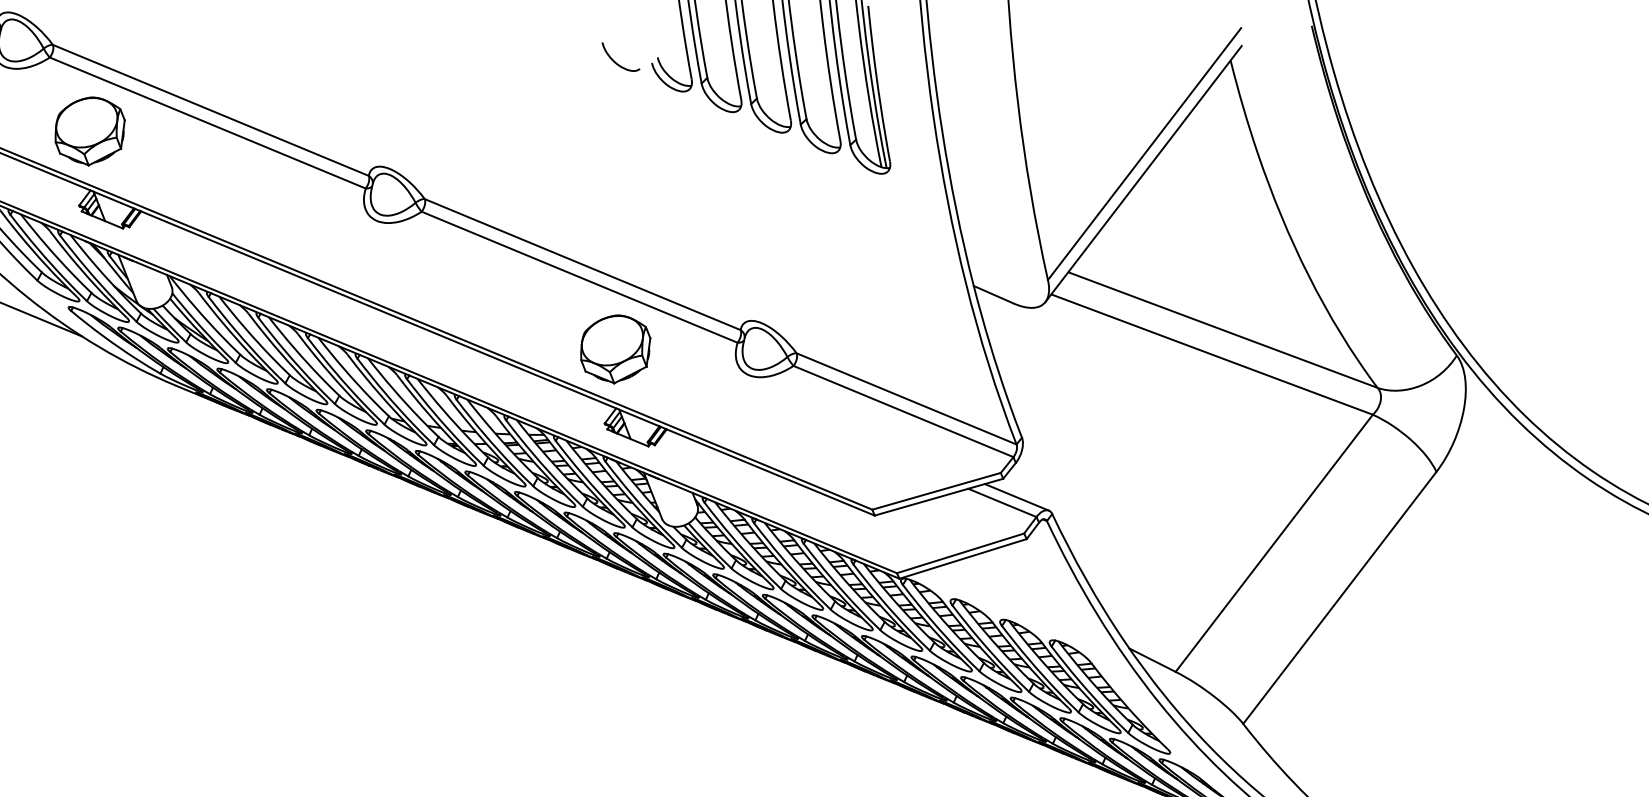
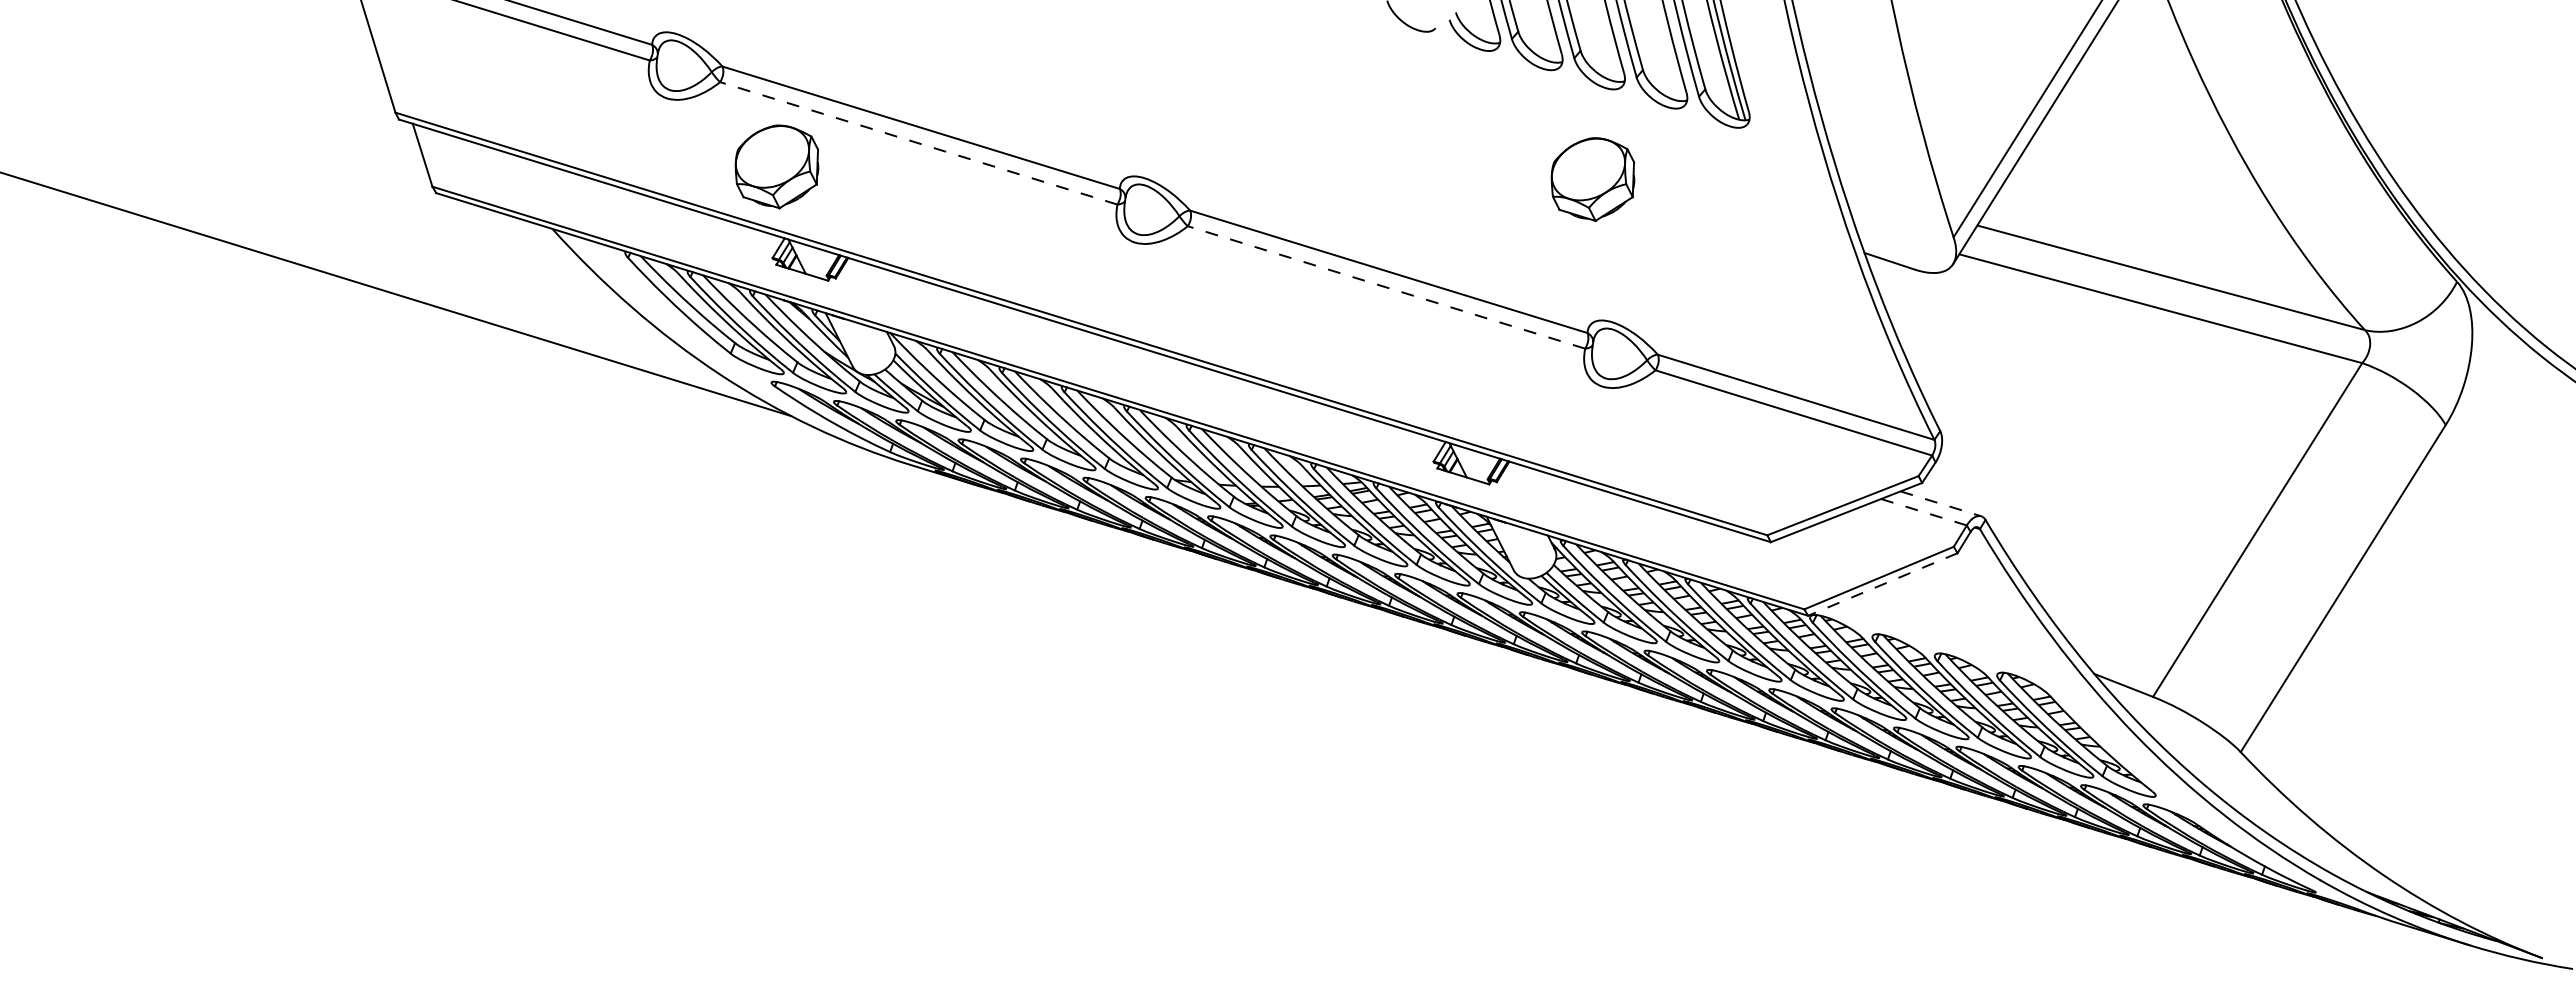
line: (207, 123) -> (918, 143), solid -> dashed
line: (579, 277) -> (1386, 287), solid -> dashed
part: (614, 349) -> (1592, 179), moved
line: (1017, 497) -> (1941, 503), solid -> dashed
line: (1002, 503) -> (1923, 512), solid -> dashed
line: (962, 558) -> (1882, 584), solid -> dashed

